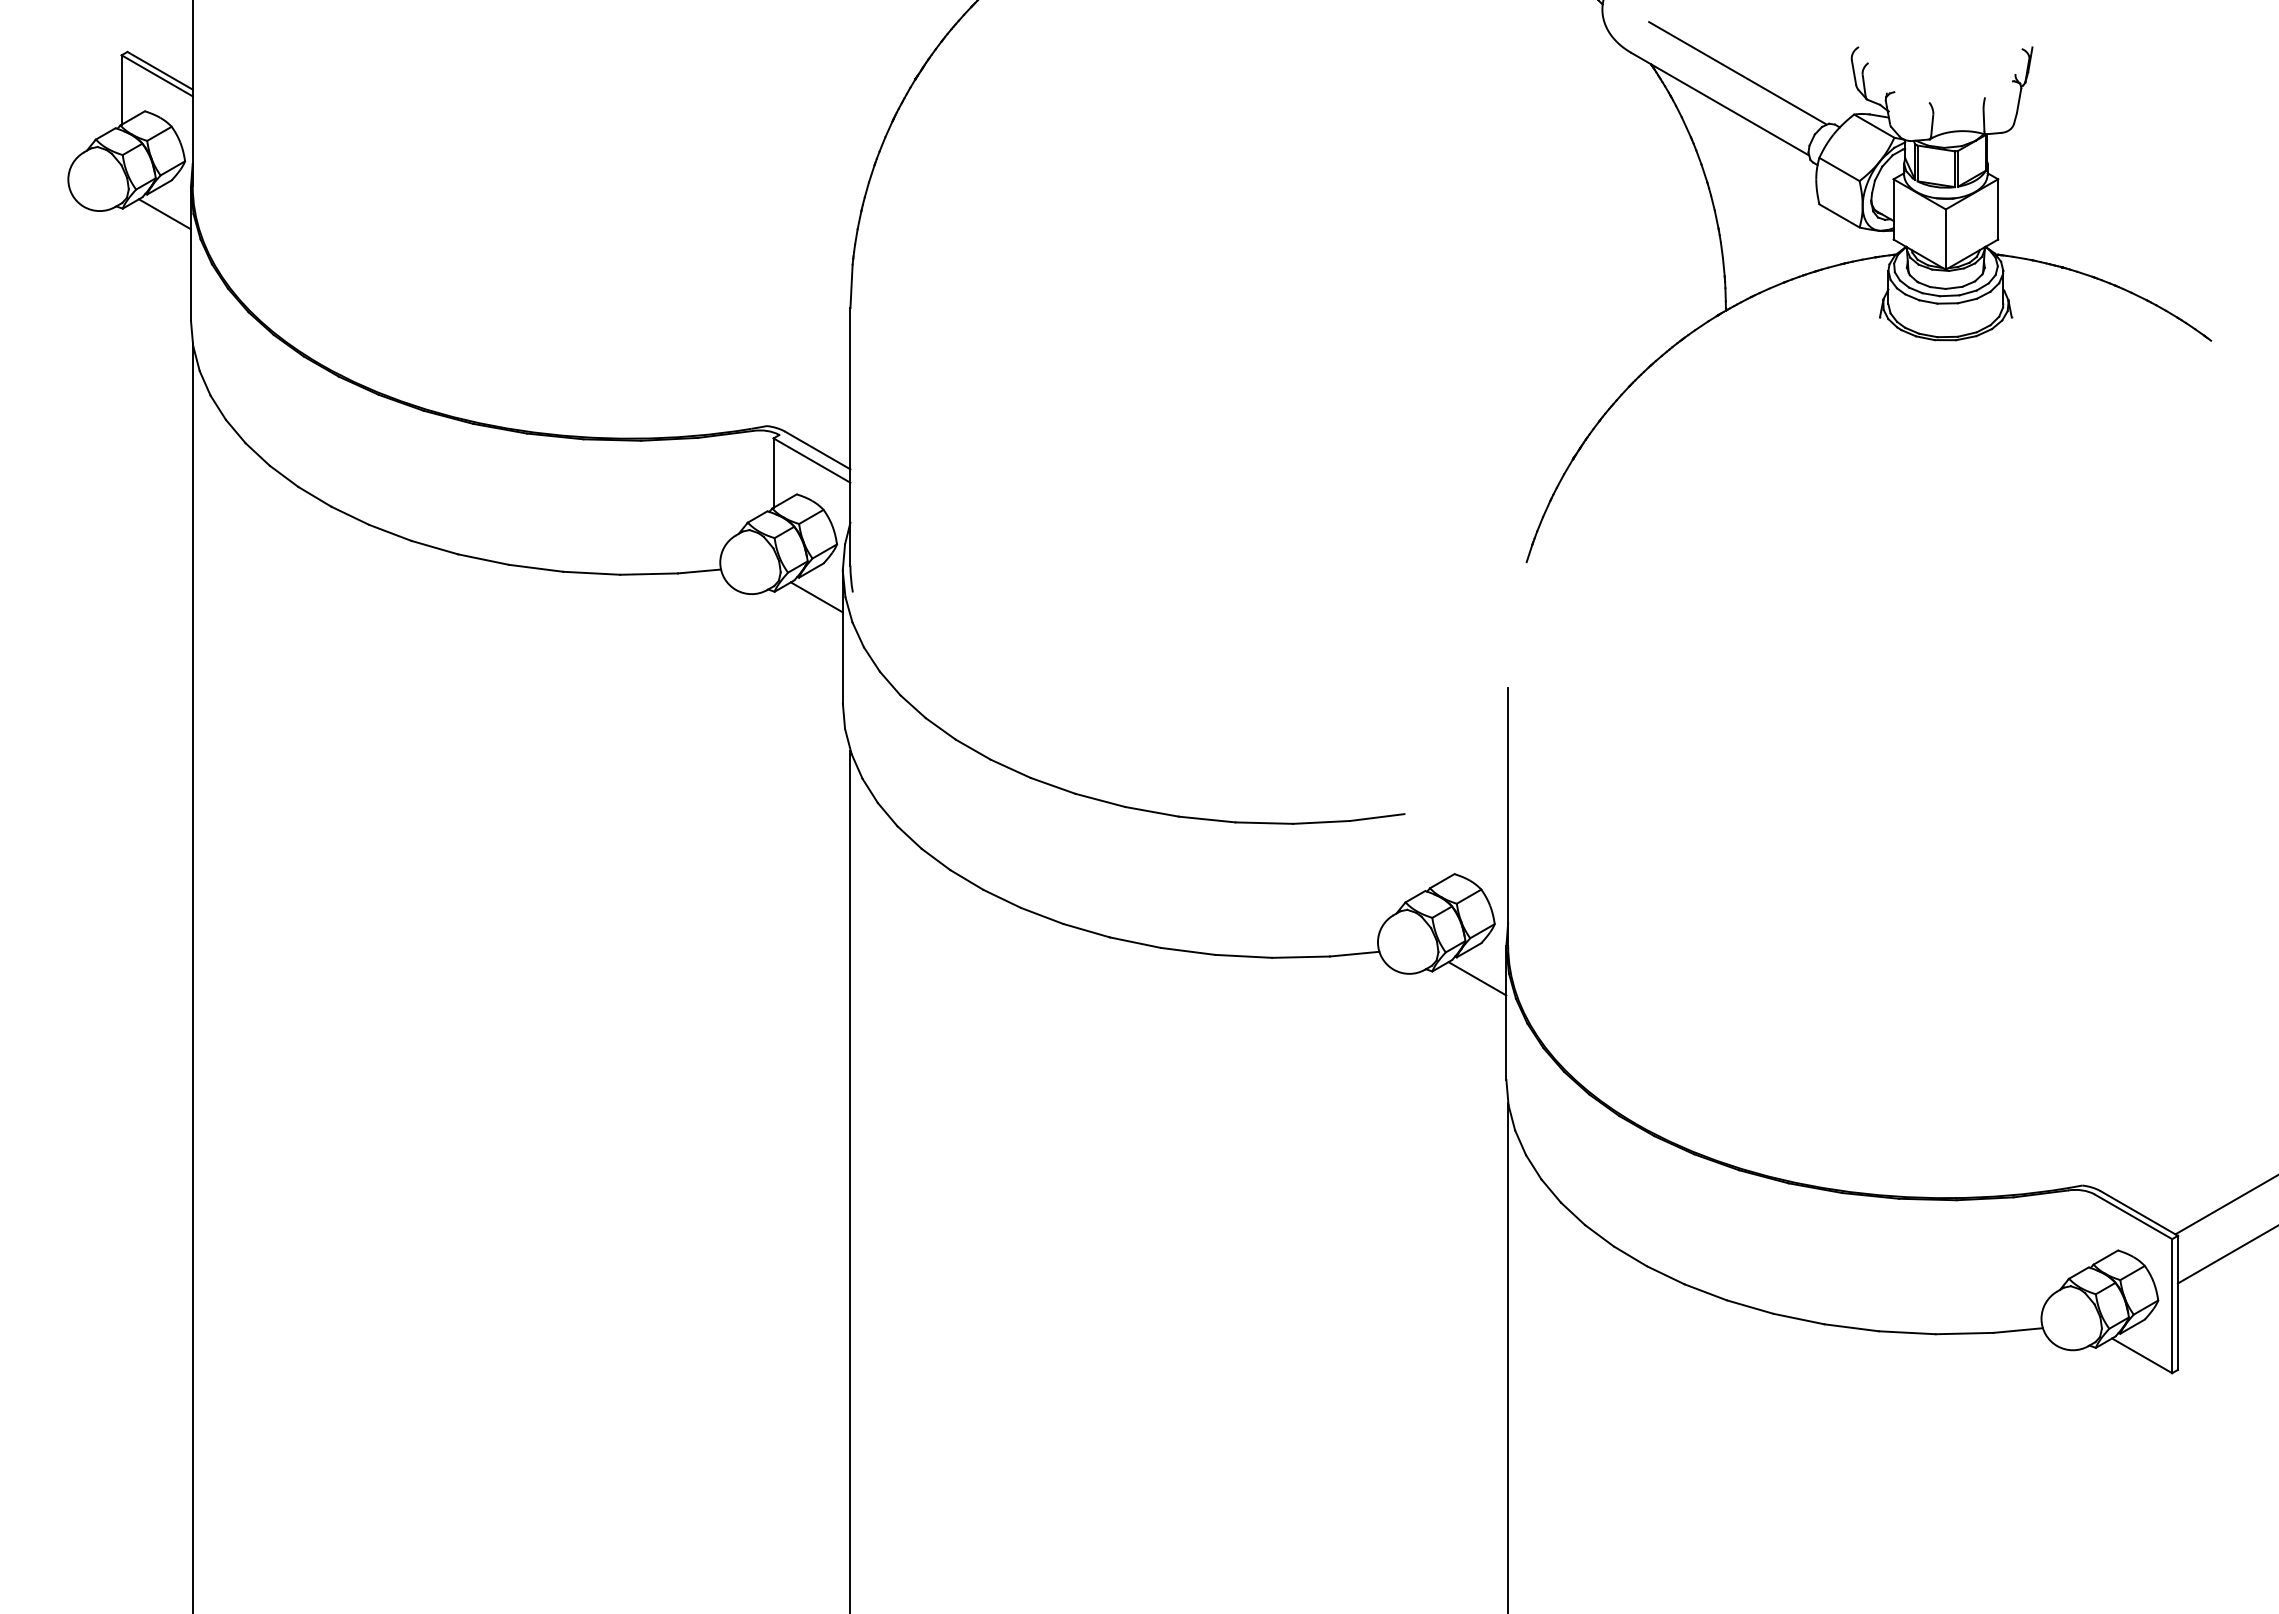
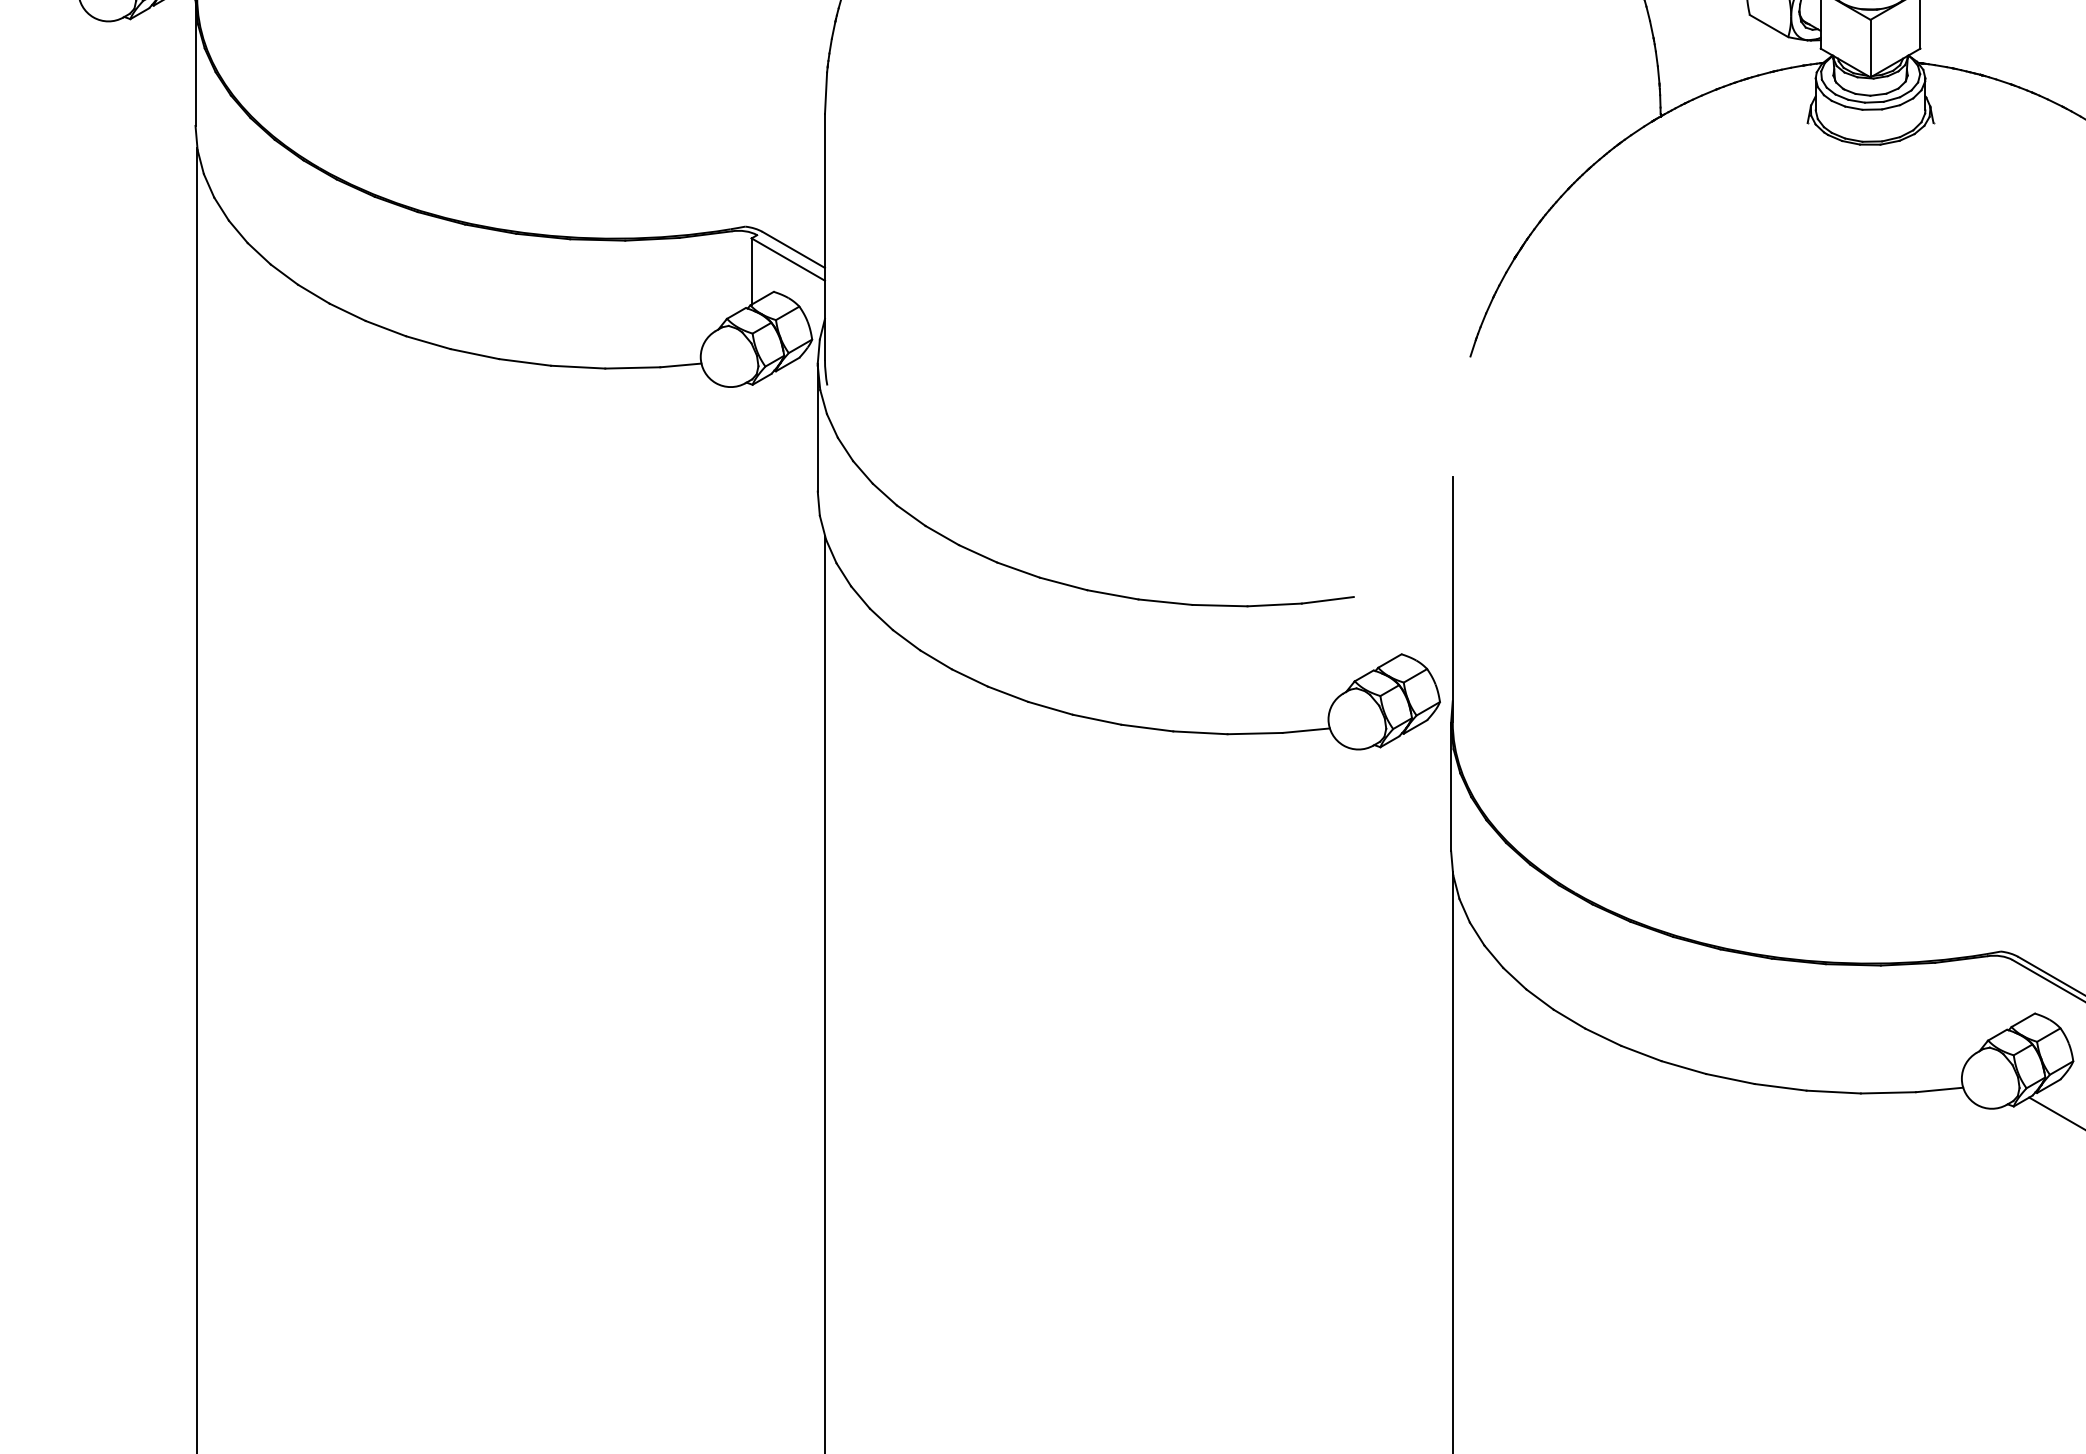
line: (164, 214) -> (170, 24), removed
line: (816, 597) -> (792, 390), removed
line: (1477, 978) -> (1423, 753), removed

